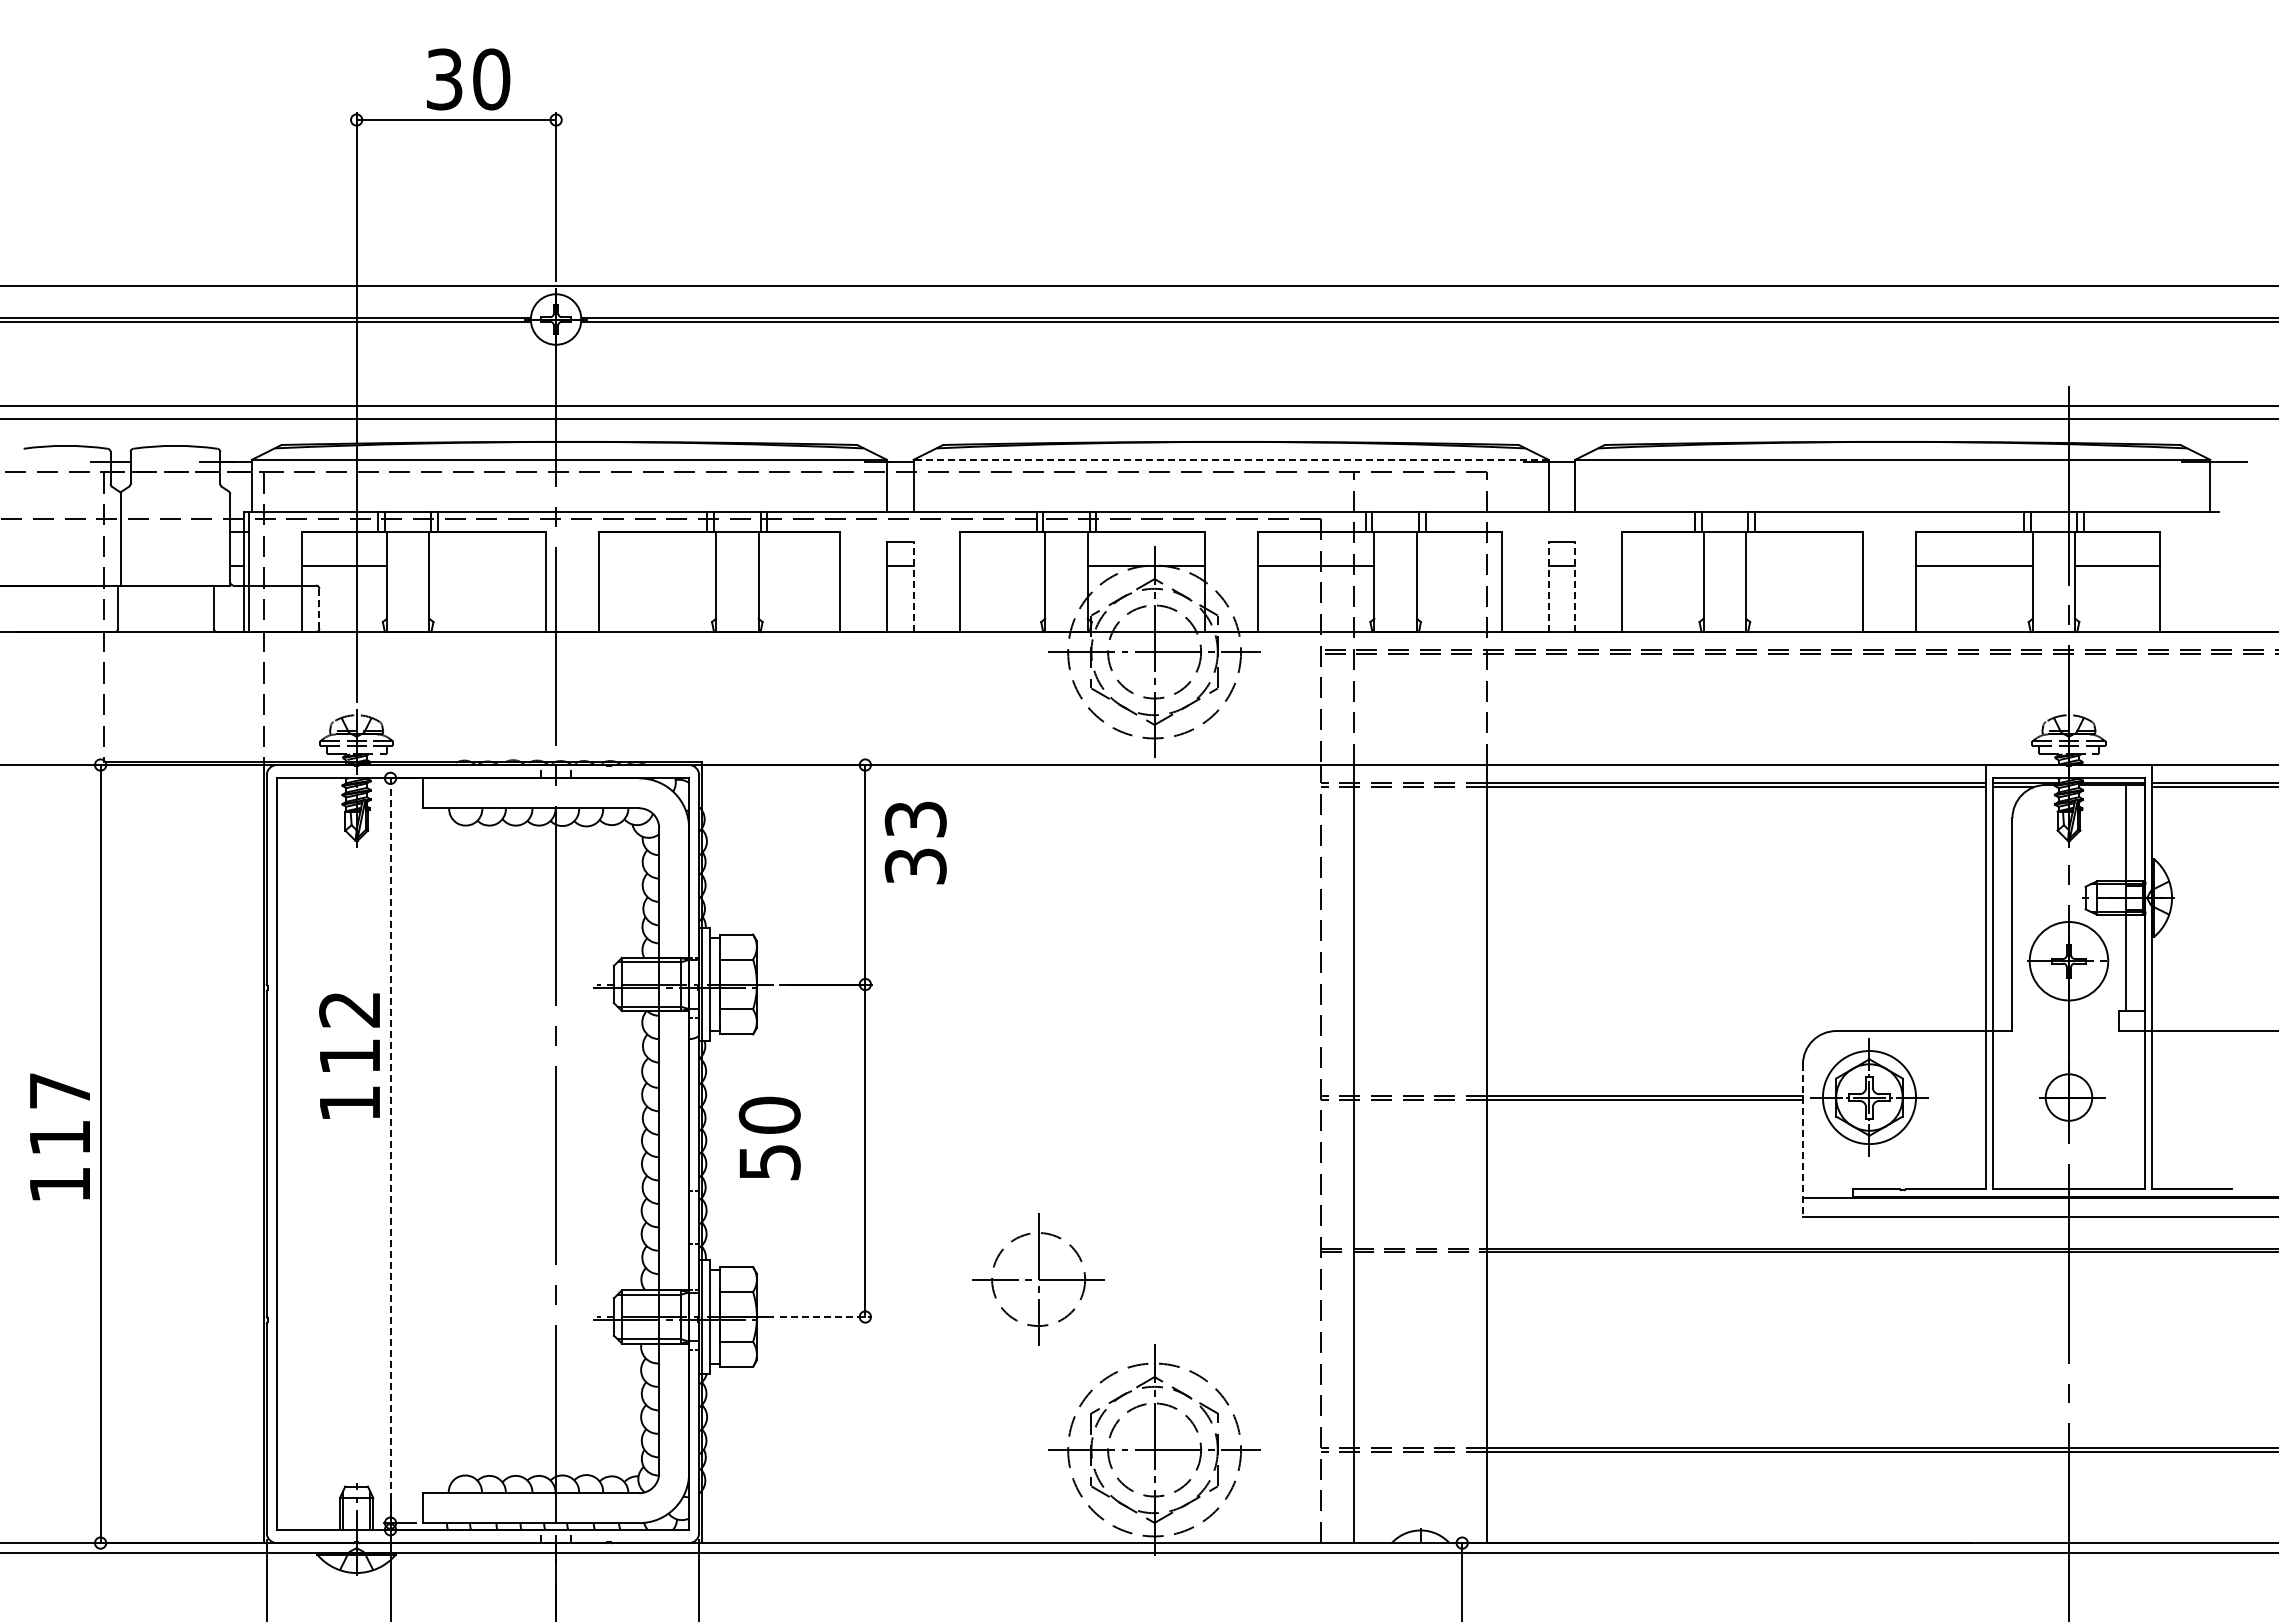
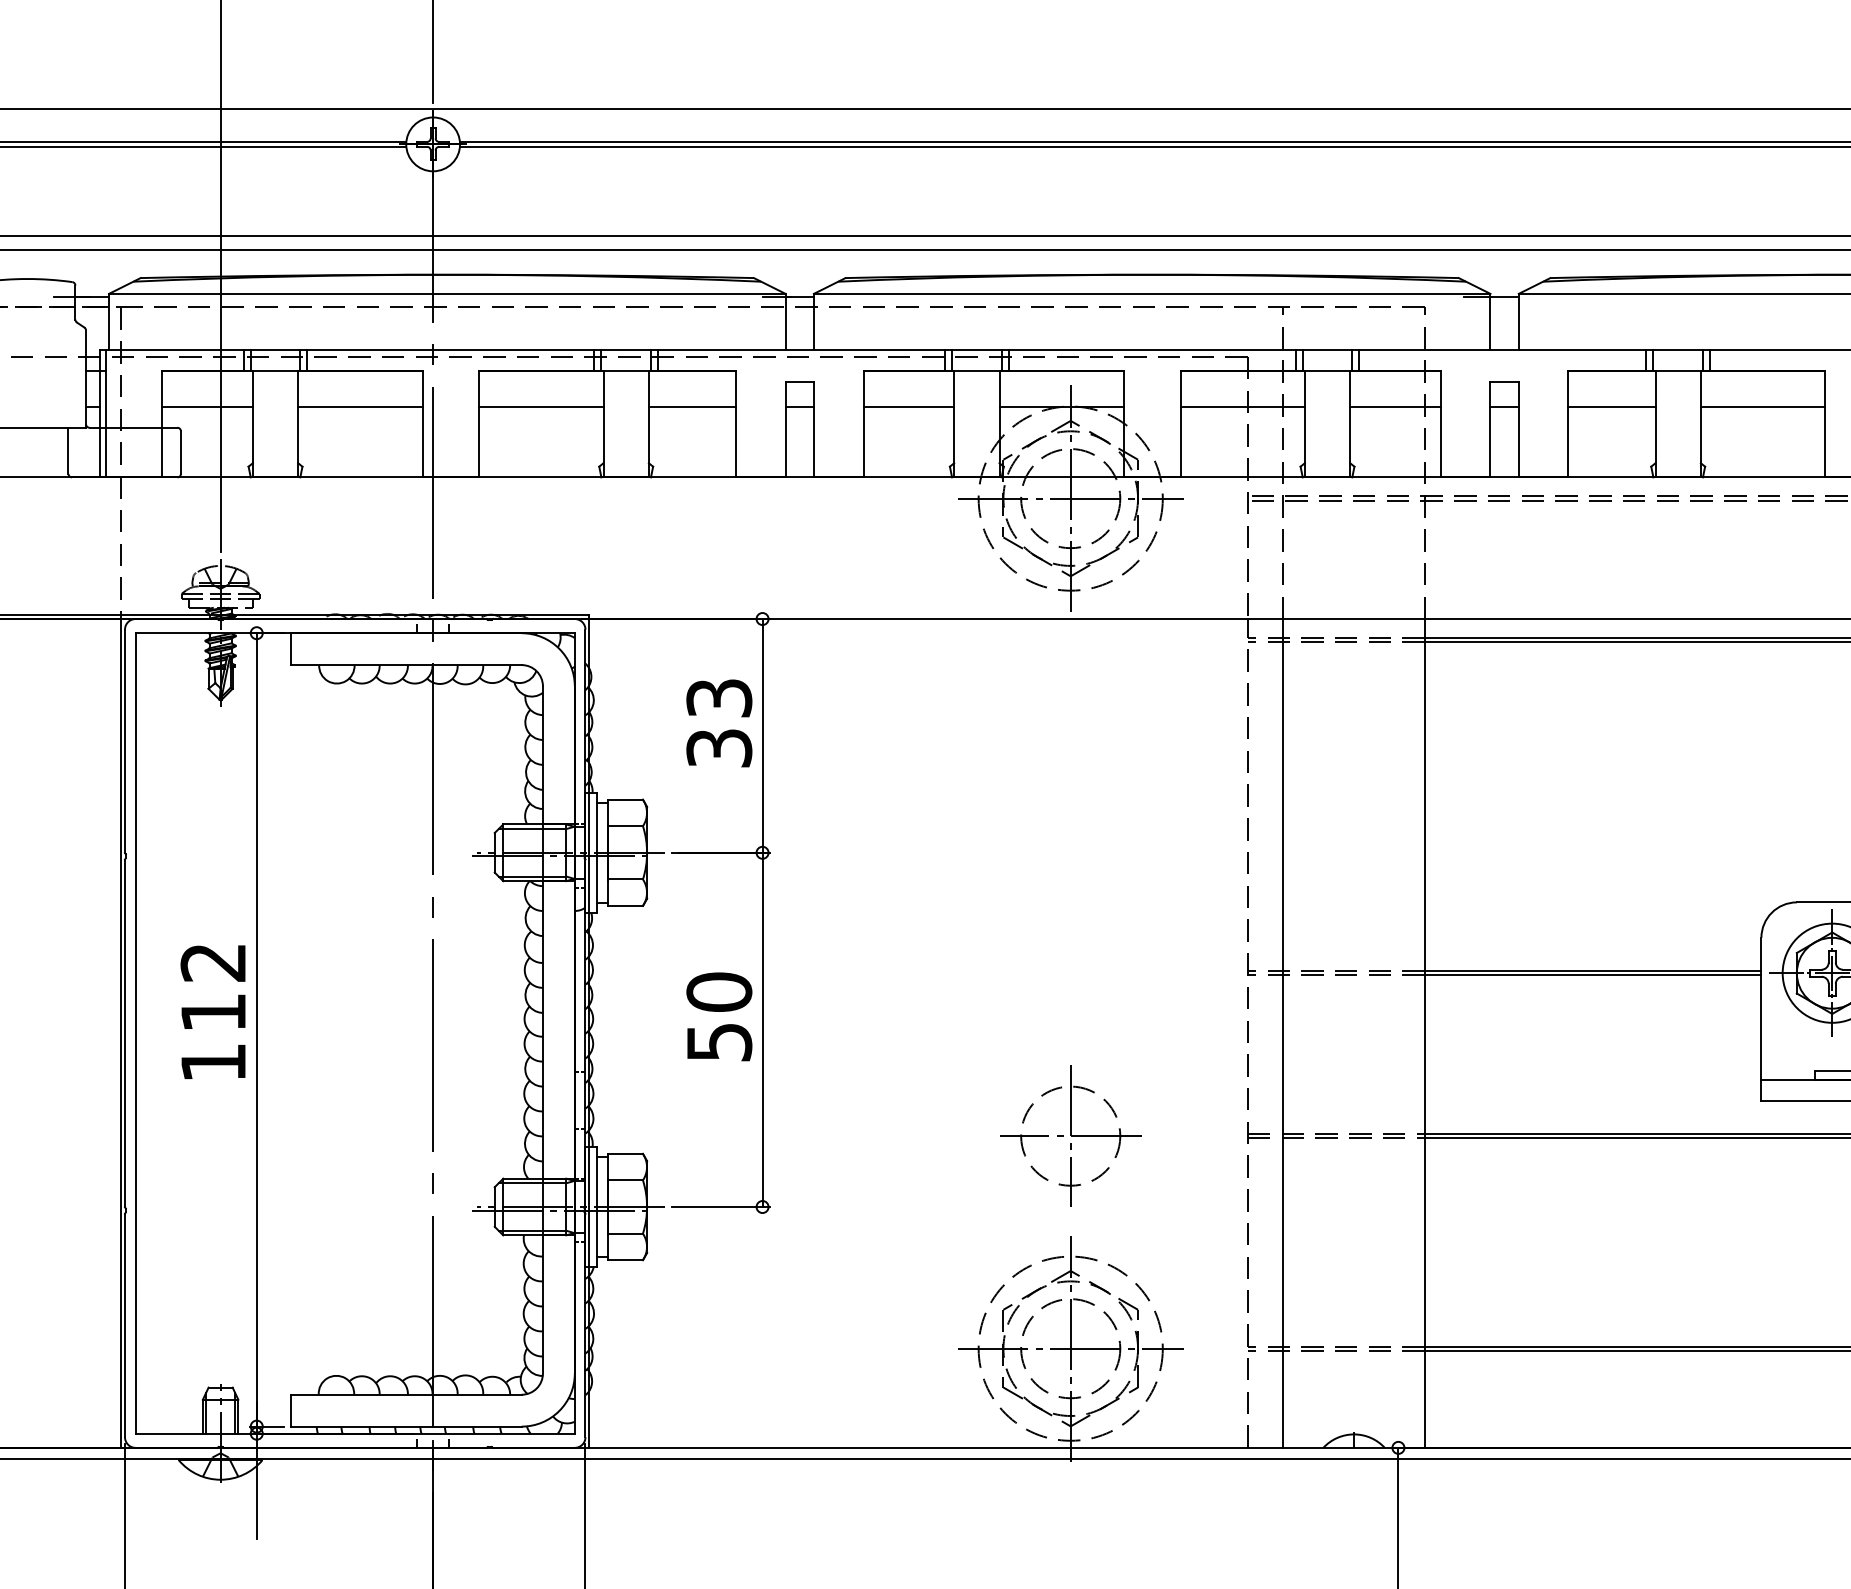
line: (1231, 459) -> (1152, 293), dashed -> solid
line: (487, 565) -> (360, 406), added
line: (657, 565) -> (541, 406), added
line: (799, 565) -> (692, 406), added
line: (1002, 565) -> (908, 406), added
line: (1459, 565) -> (1395, 406), added
line: (1662, 565) -> (1611, 406), added
line: (1804, 565) -> (1763, 406), added
line: (913, 587) -> (813, 429), dashed -> solid
line: (1548, 587) -> (1490, 429), dashed -> solid
line: (1575, 587) -> (1519, 429), dashed -> solid
line: (319, 608) -> (181, 452), dashed -> solid
text: (915, 842) -> (719, 722), moved
text: (349, 1055) -> (213, 1011), moved
text: (769, 1138) -> (719, 1016), moved
line: (1802, 1141) -> (1760, 1020), dashed -> solid
line: (390, 1151) -> (256, 1030), dashed -> solid
part: (1038, 1279) -> (1070, 1136), moved
line: (826, 1317) -> (721, 1207), dashed -> solid

